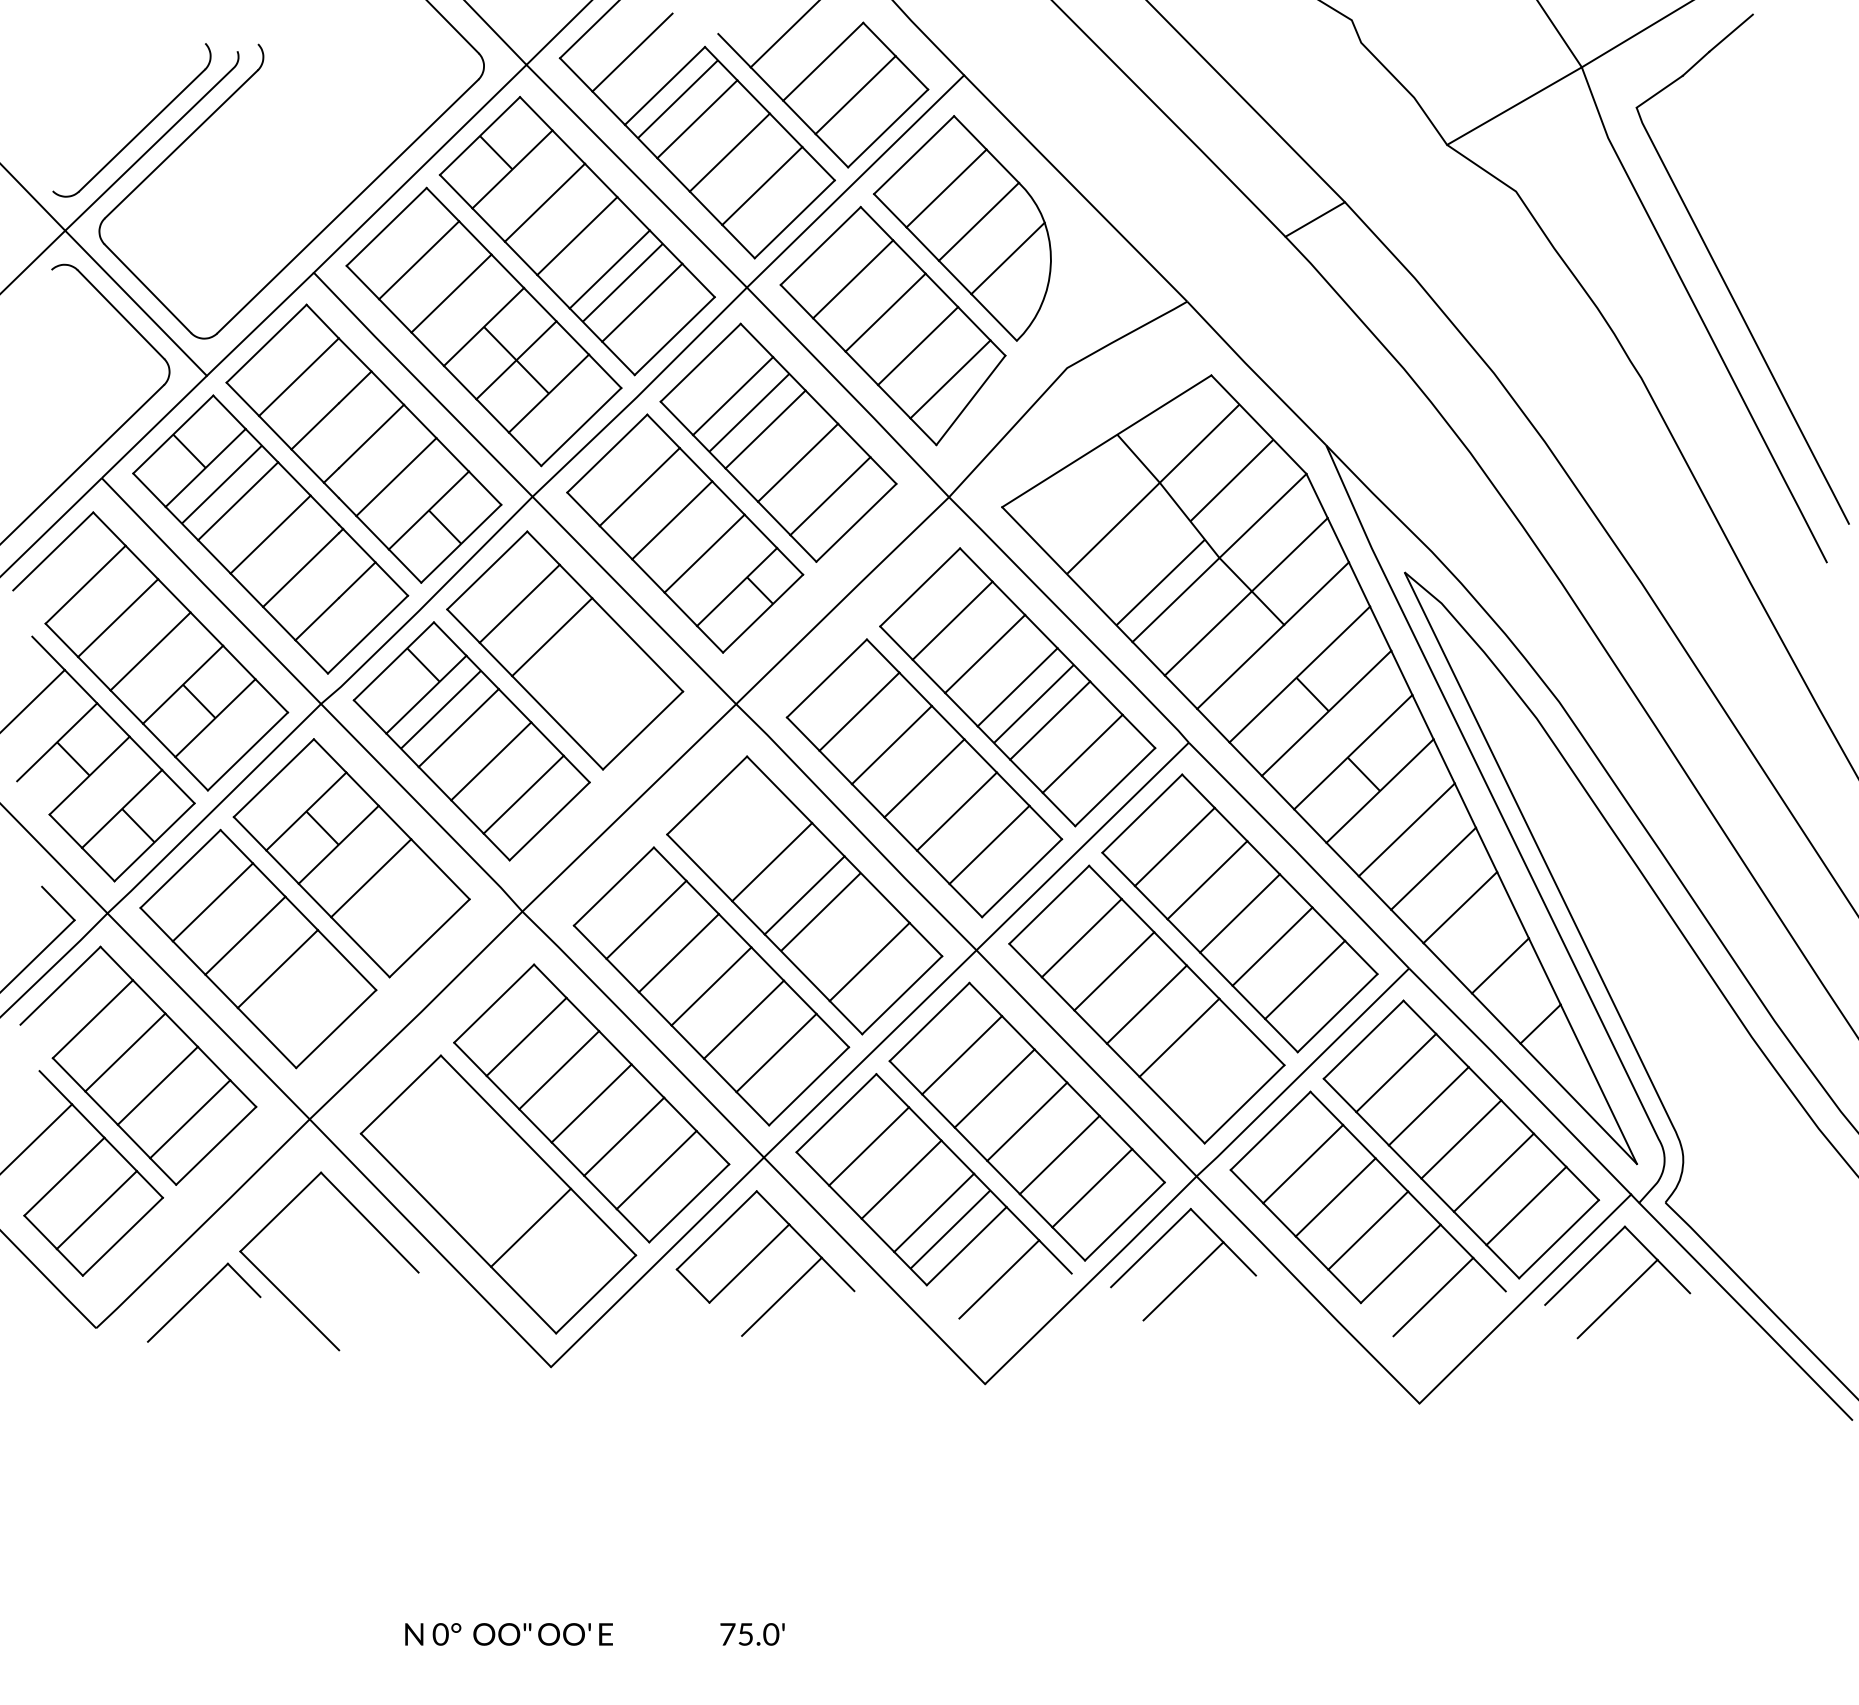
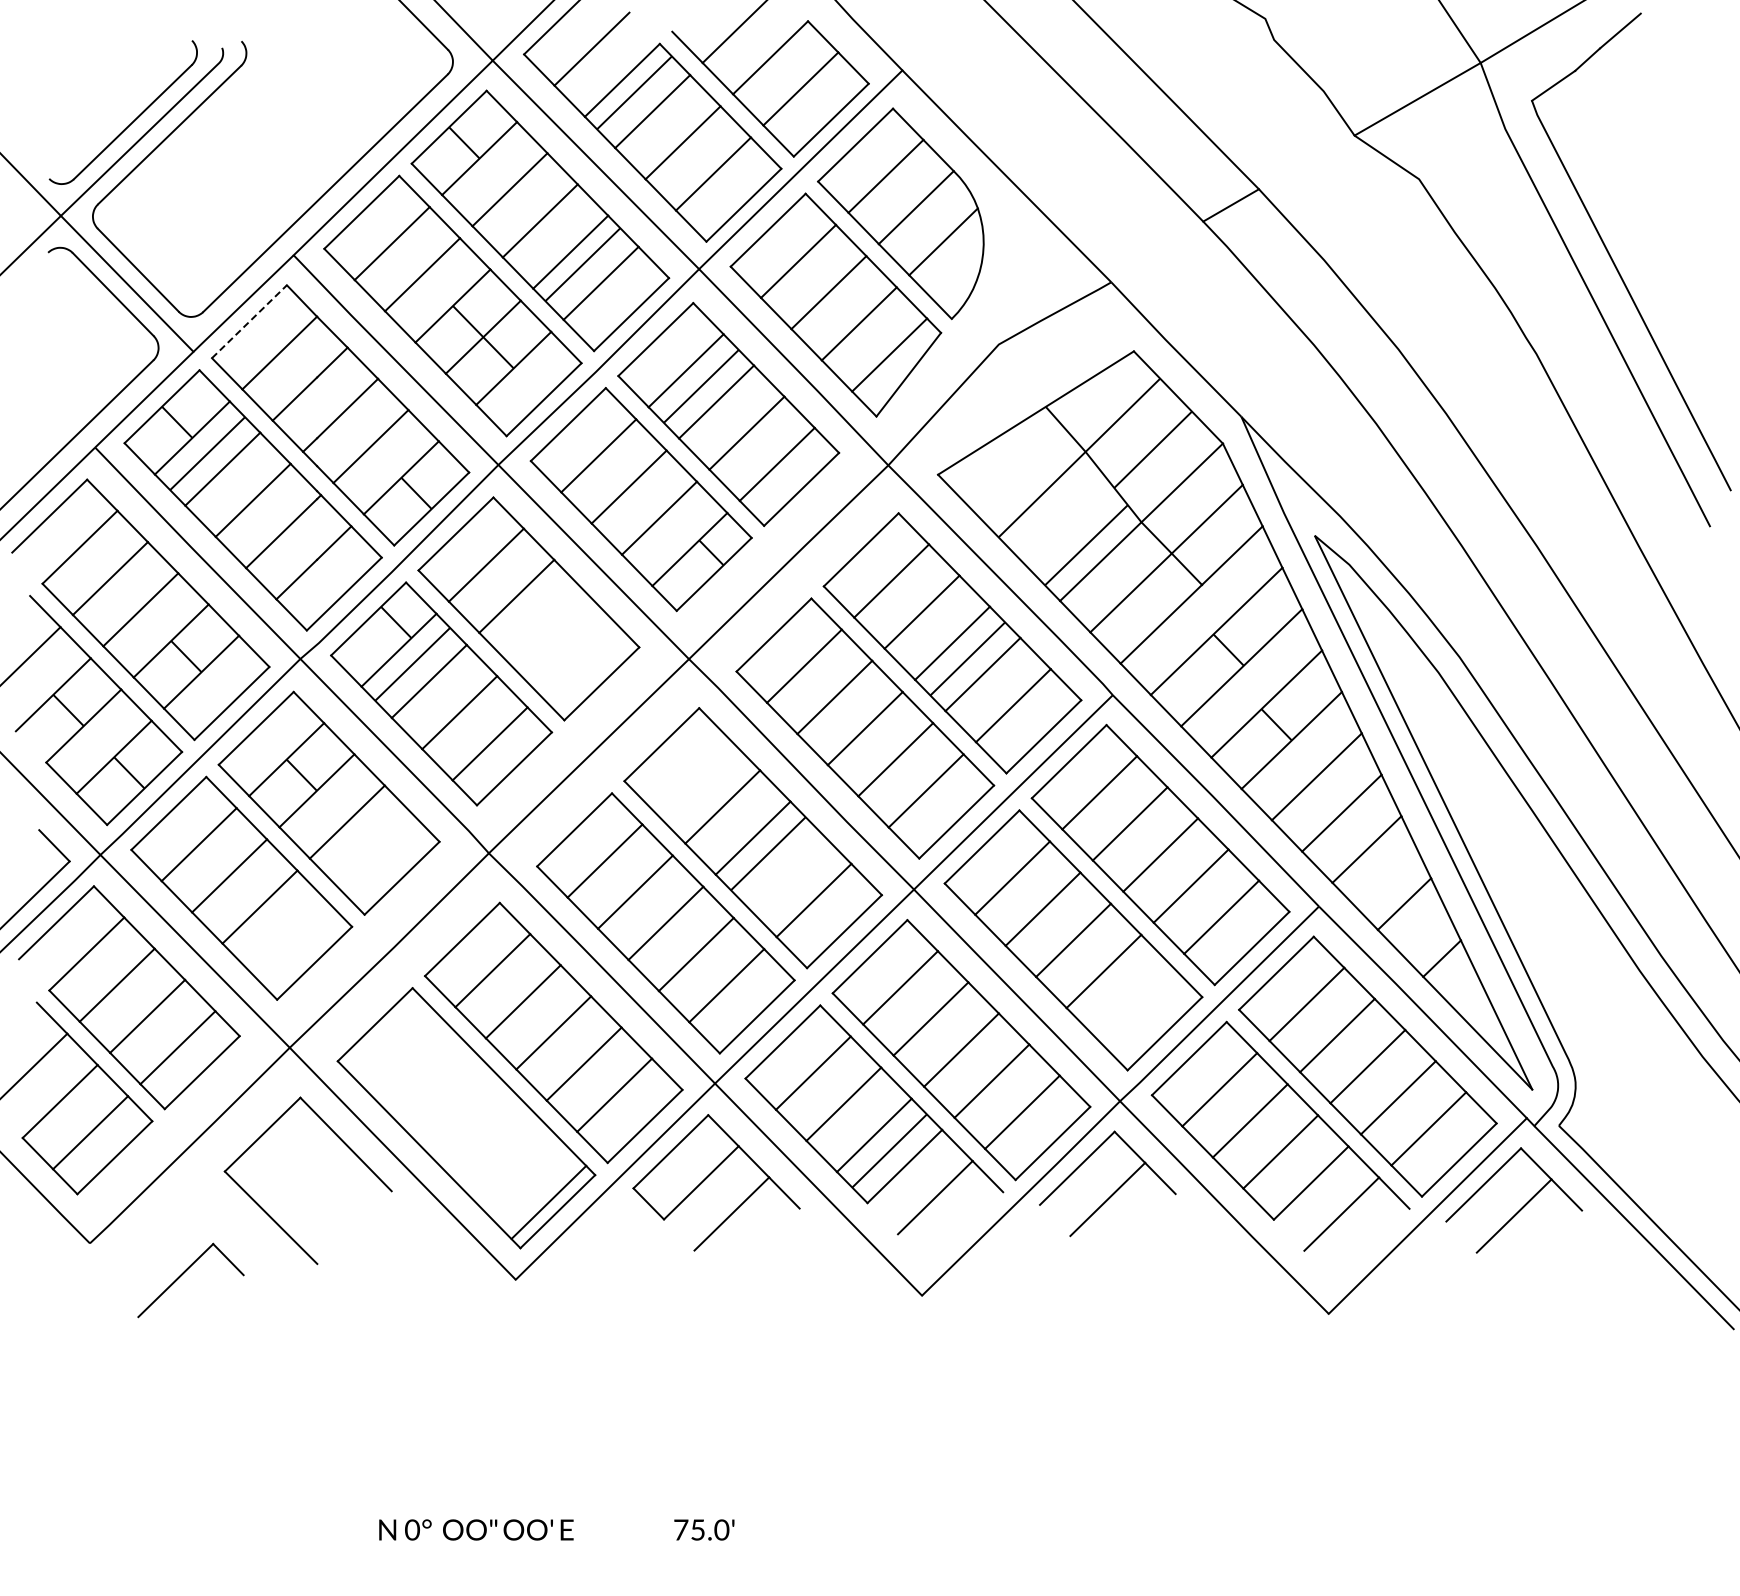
line: (266, 343) -> (249, 321), solid -> dashed
line: (530, 1226) -> (548, 1201), moved
part: (197, 1295) -> (184, 1273), moved

